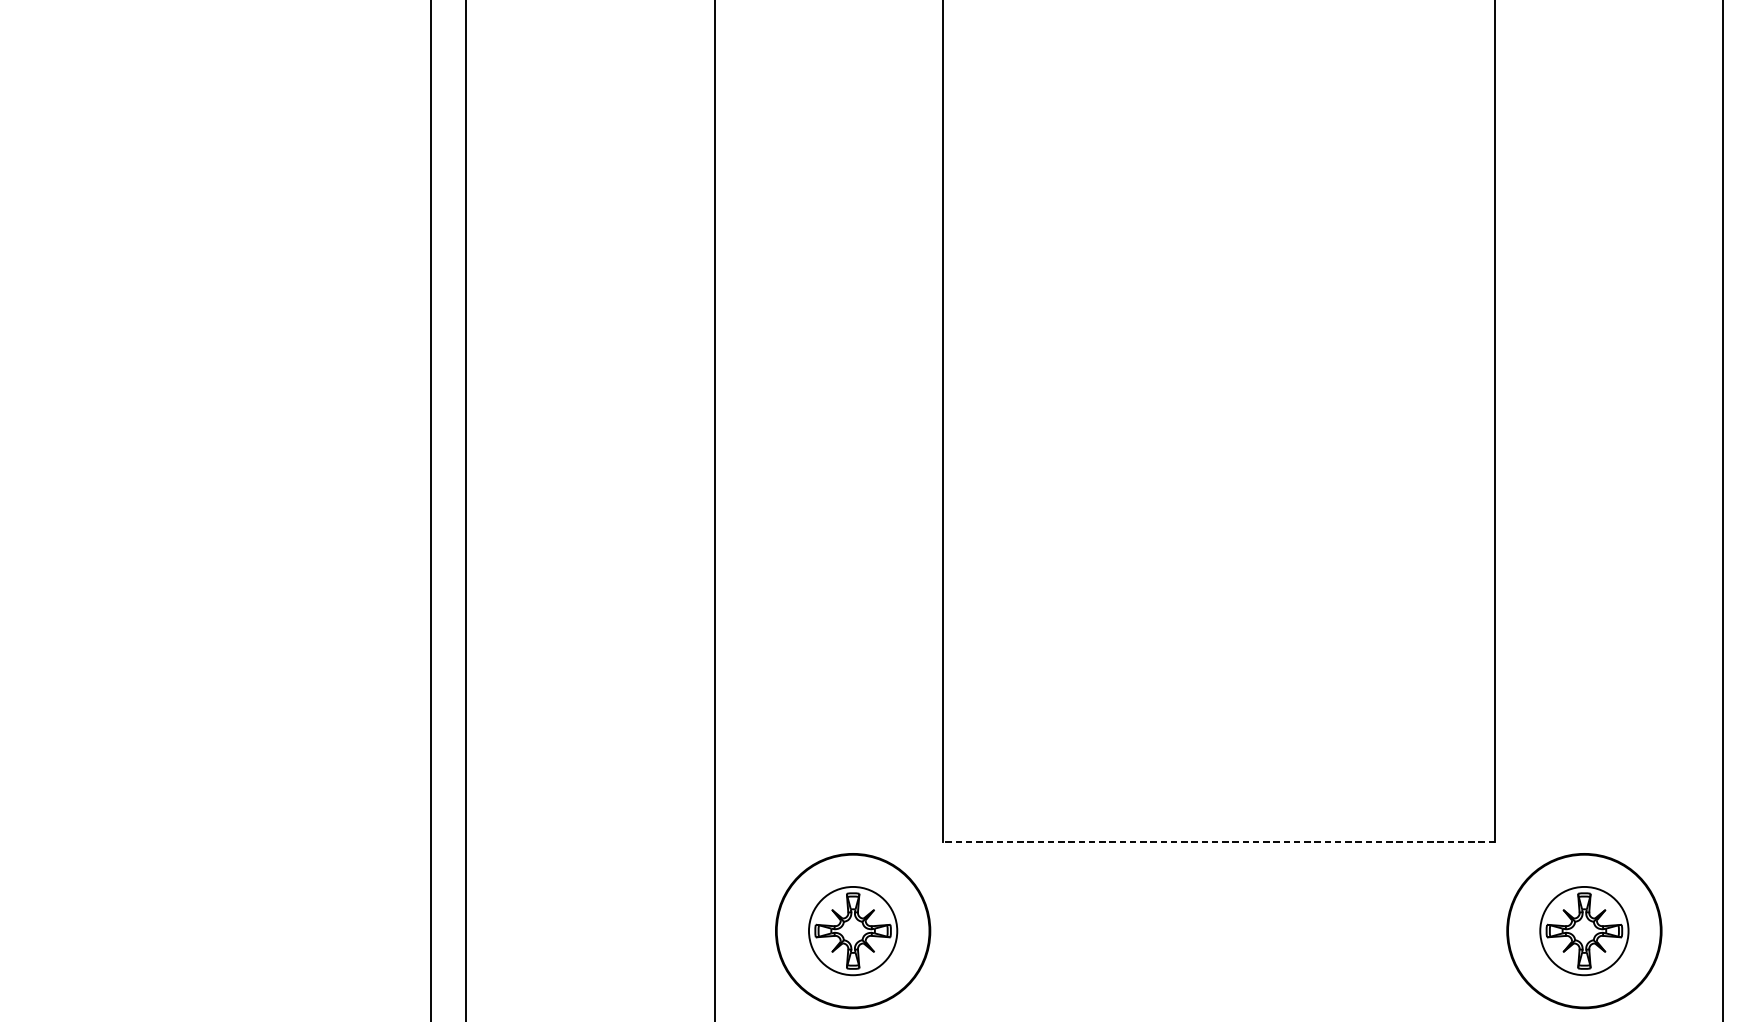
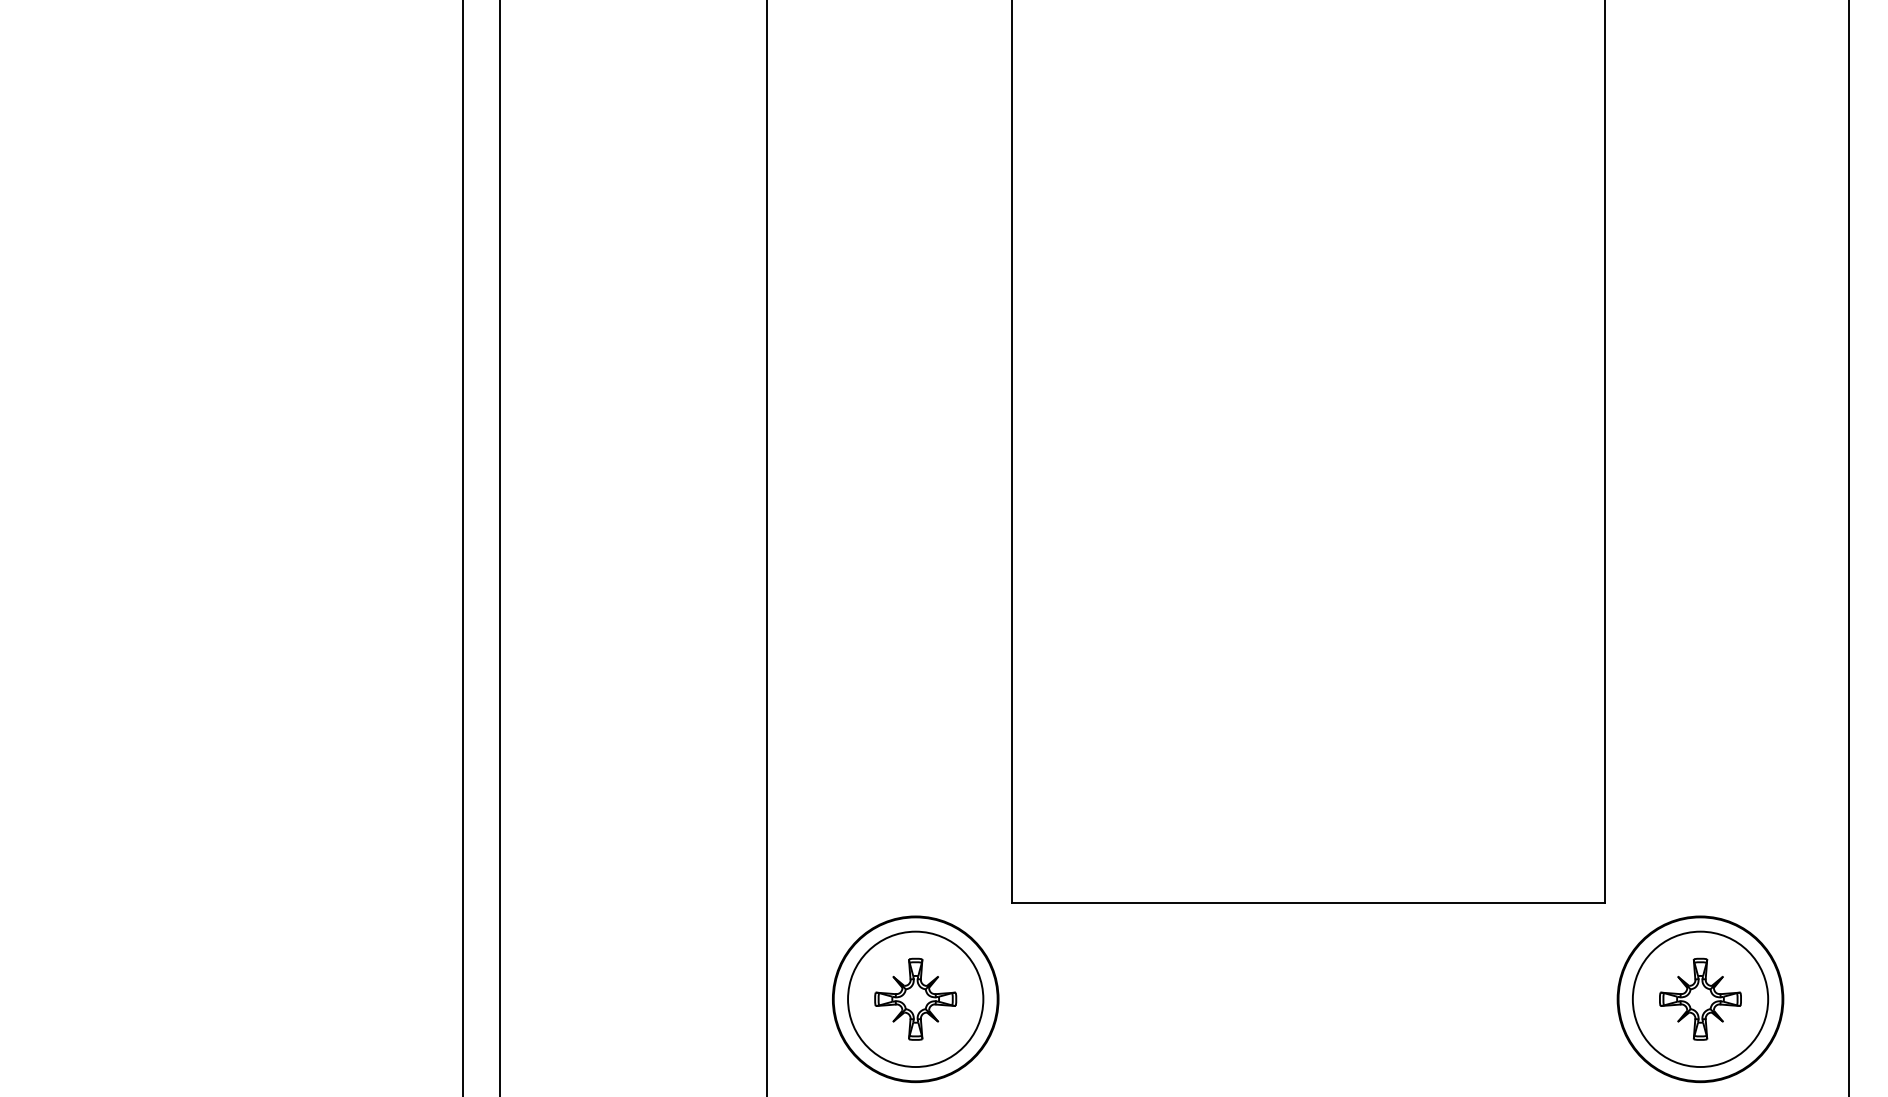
line: (1218, 841) -> (1307, 903), dashed -> solid
circle: (852, 931) -> (915, 999), size x1.43
circle: (1584, 931) -> (1700, 999), size x1.43

